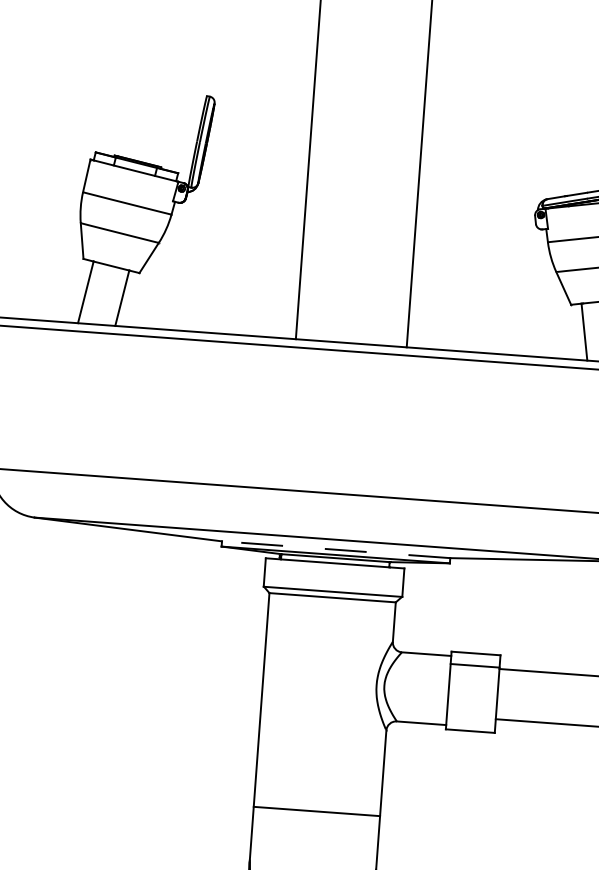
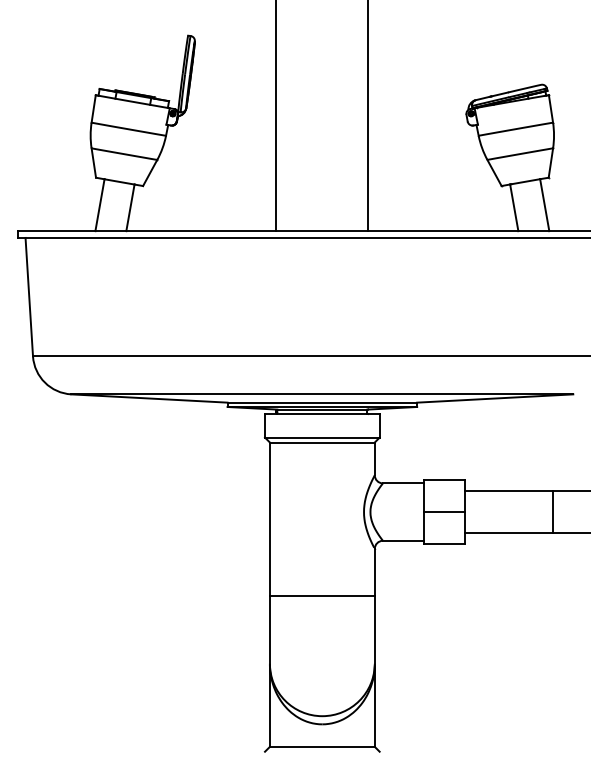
line: (336, 549) -> (322, 402), dashed -> solid
line: (474, 666) -> (443, 512), moved
line: (315, 811) -> (321, 596), moved

